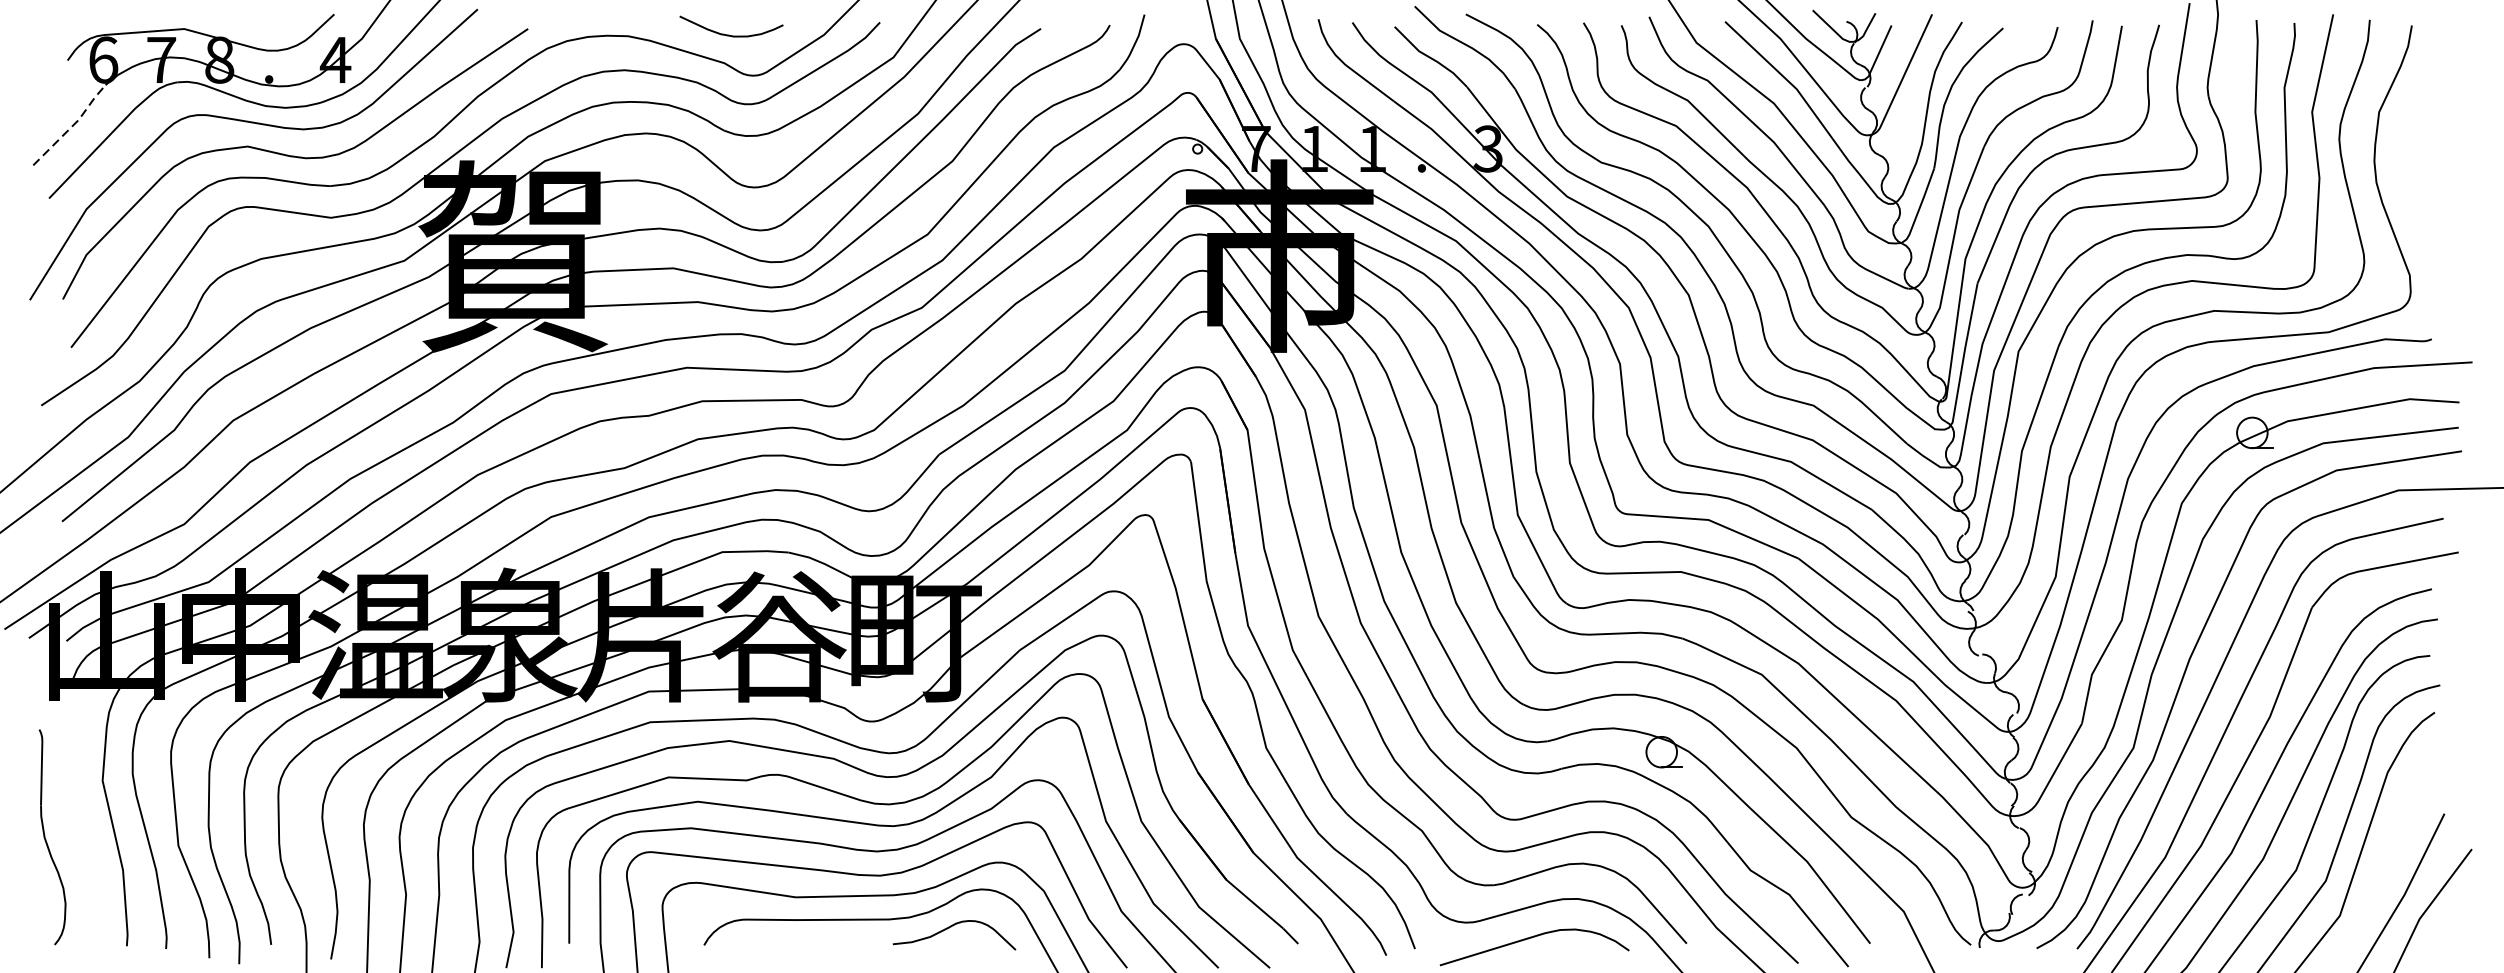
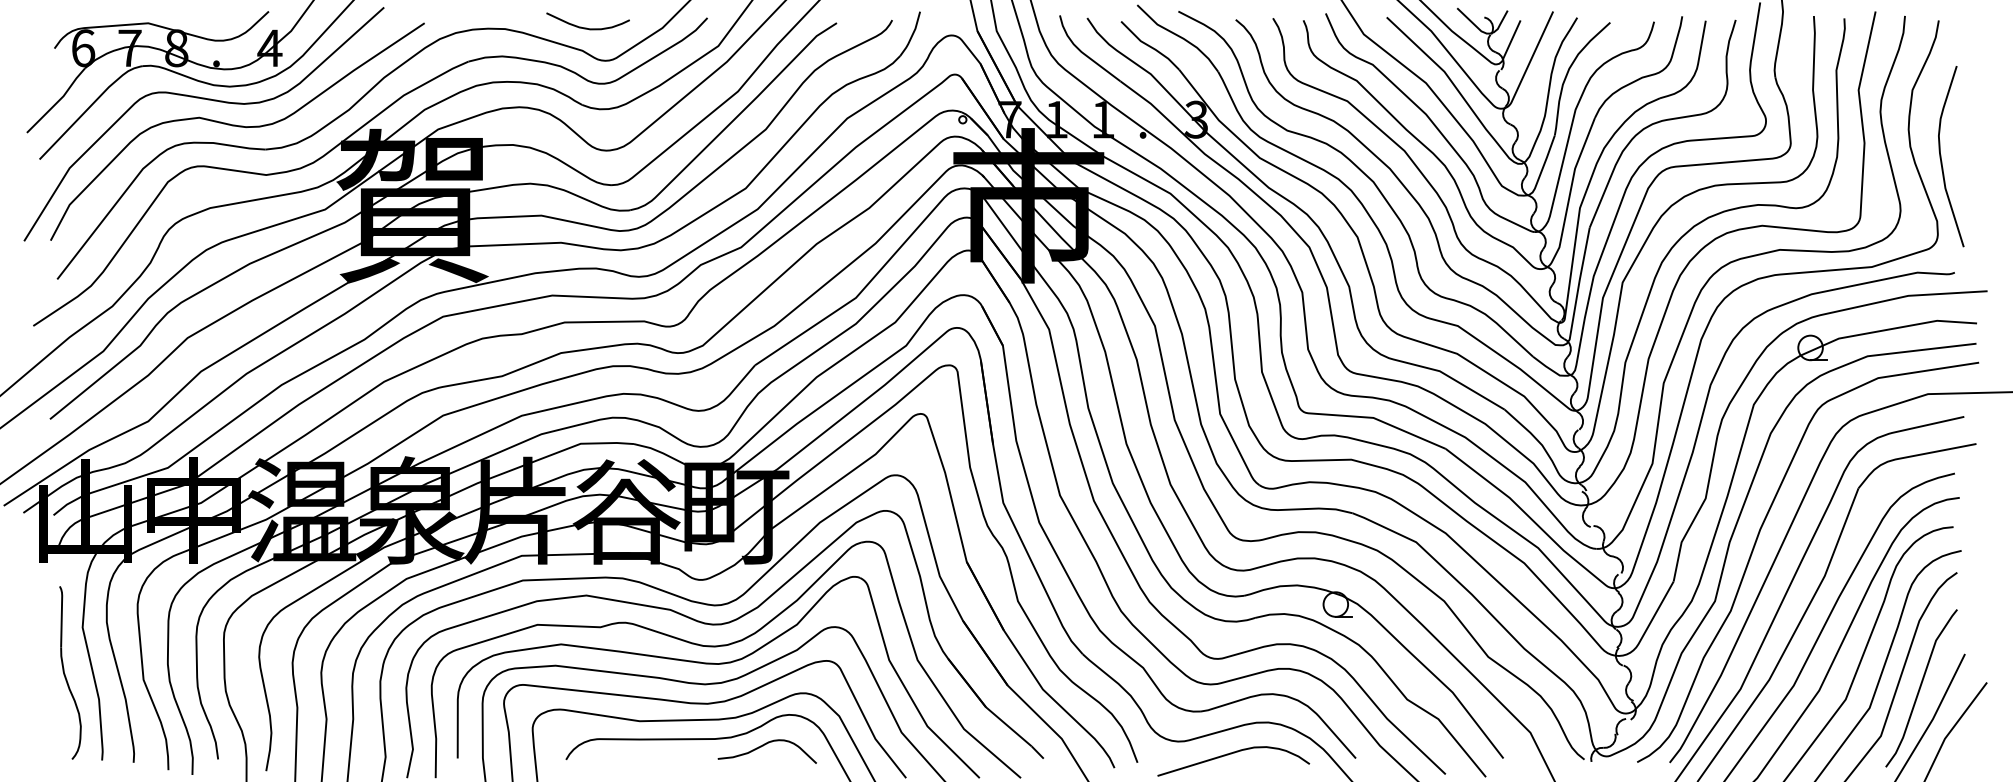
line: (73, 125) -> (59, 100), dashed -> solid
curve: (2415, 194) -> (1941, 156), added
part: (52, 836) -> (70, 672), moved
curve: (2390, 855) -> (1921, 687), added

